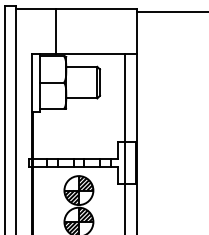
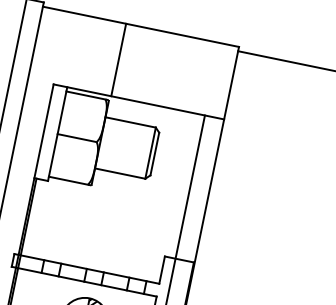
line: (56, 30) -> (119, 58), moved

